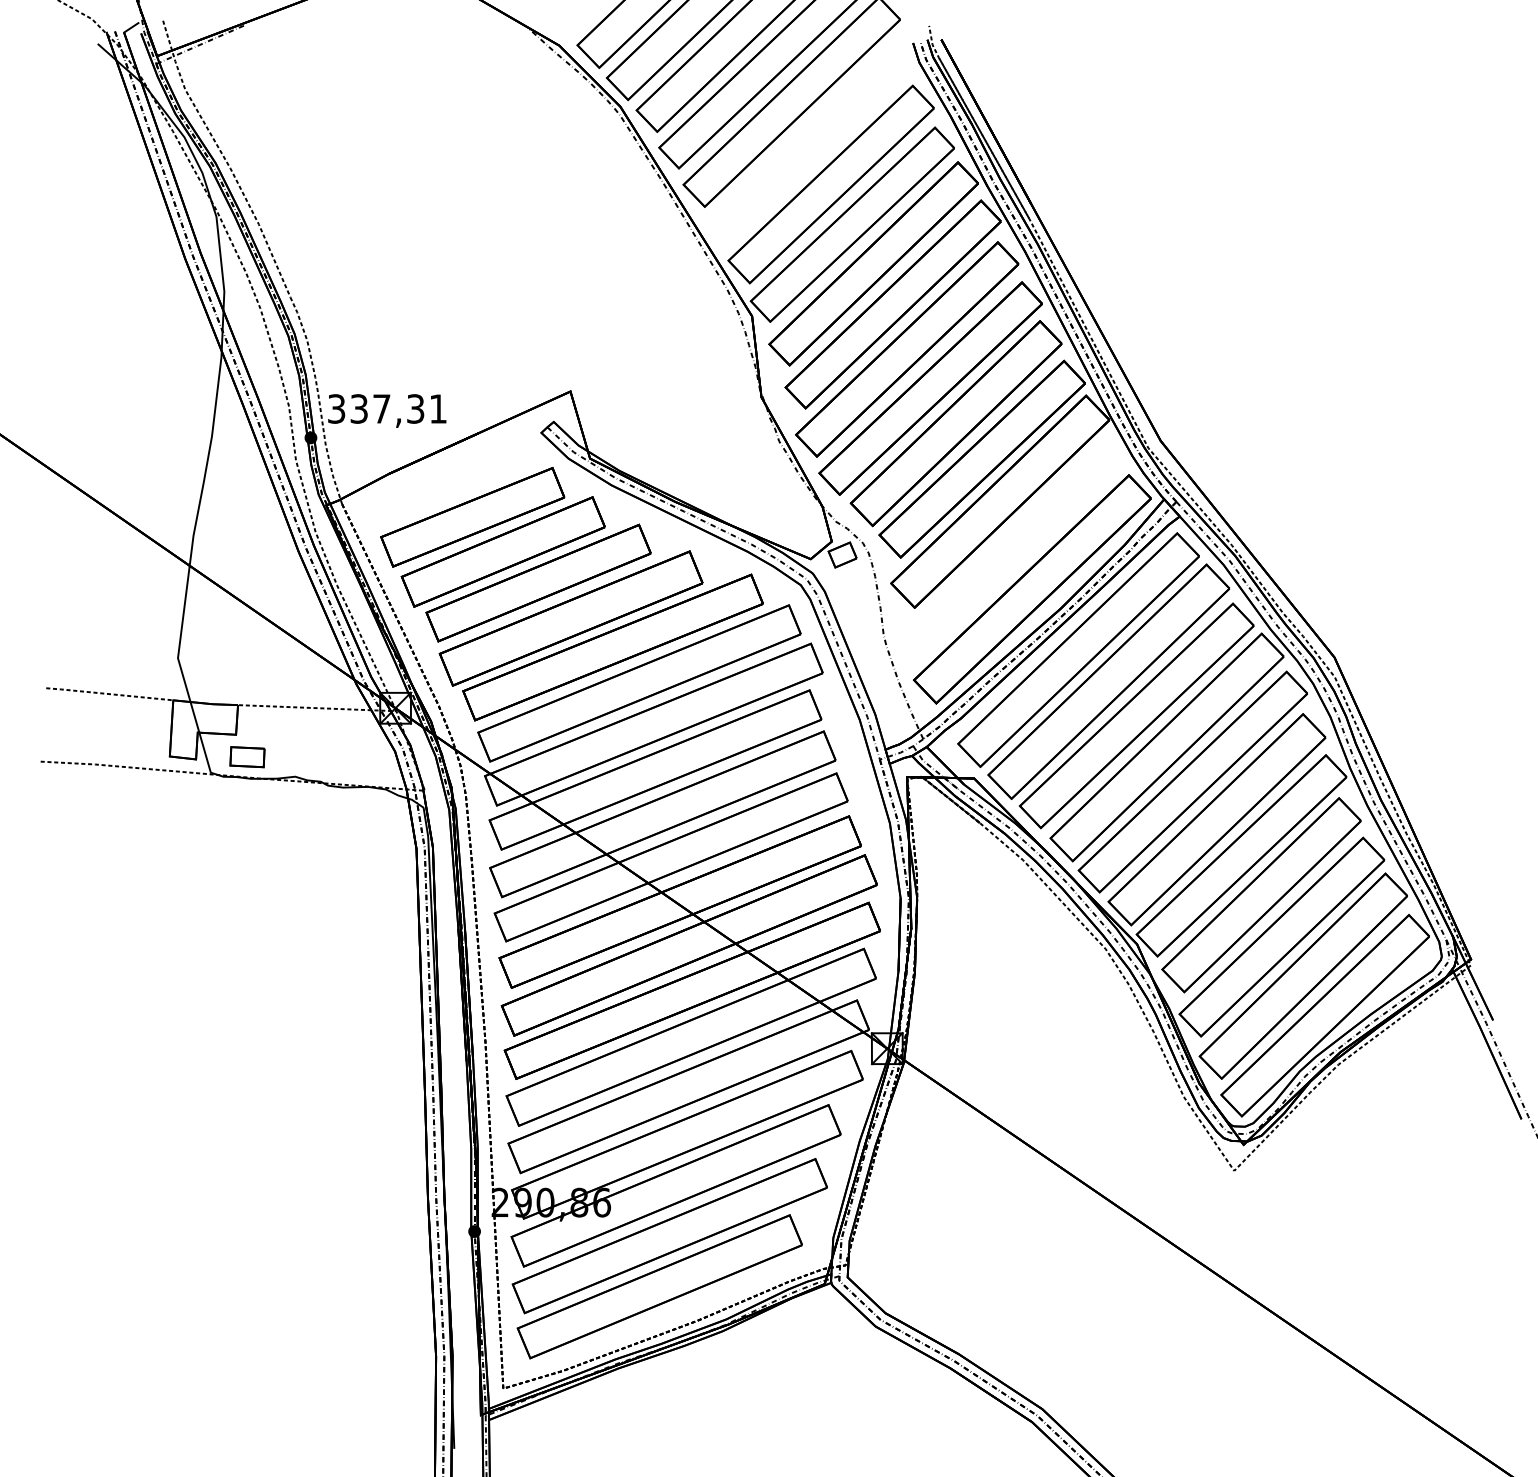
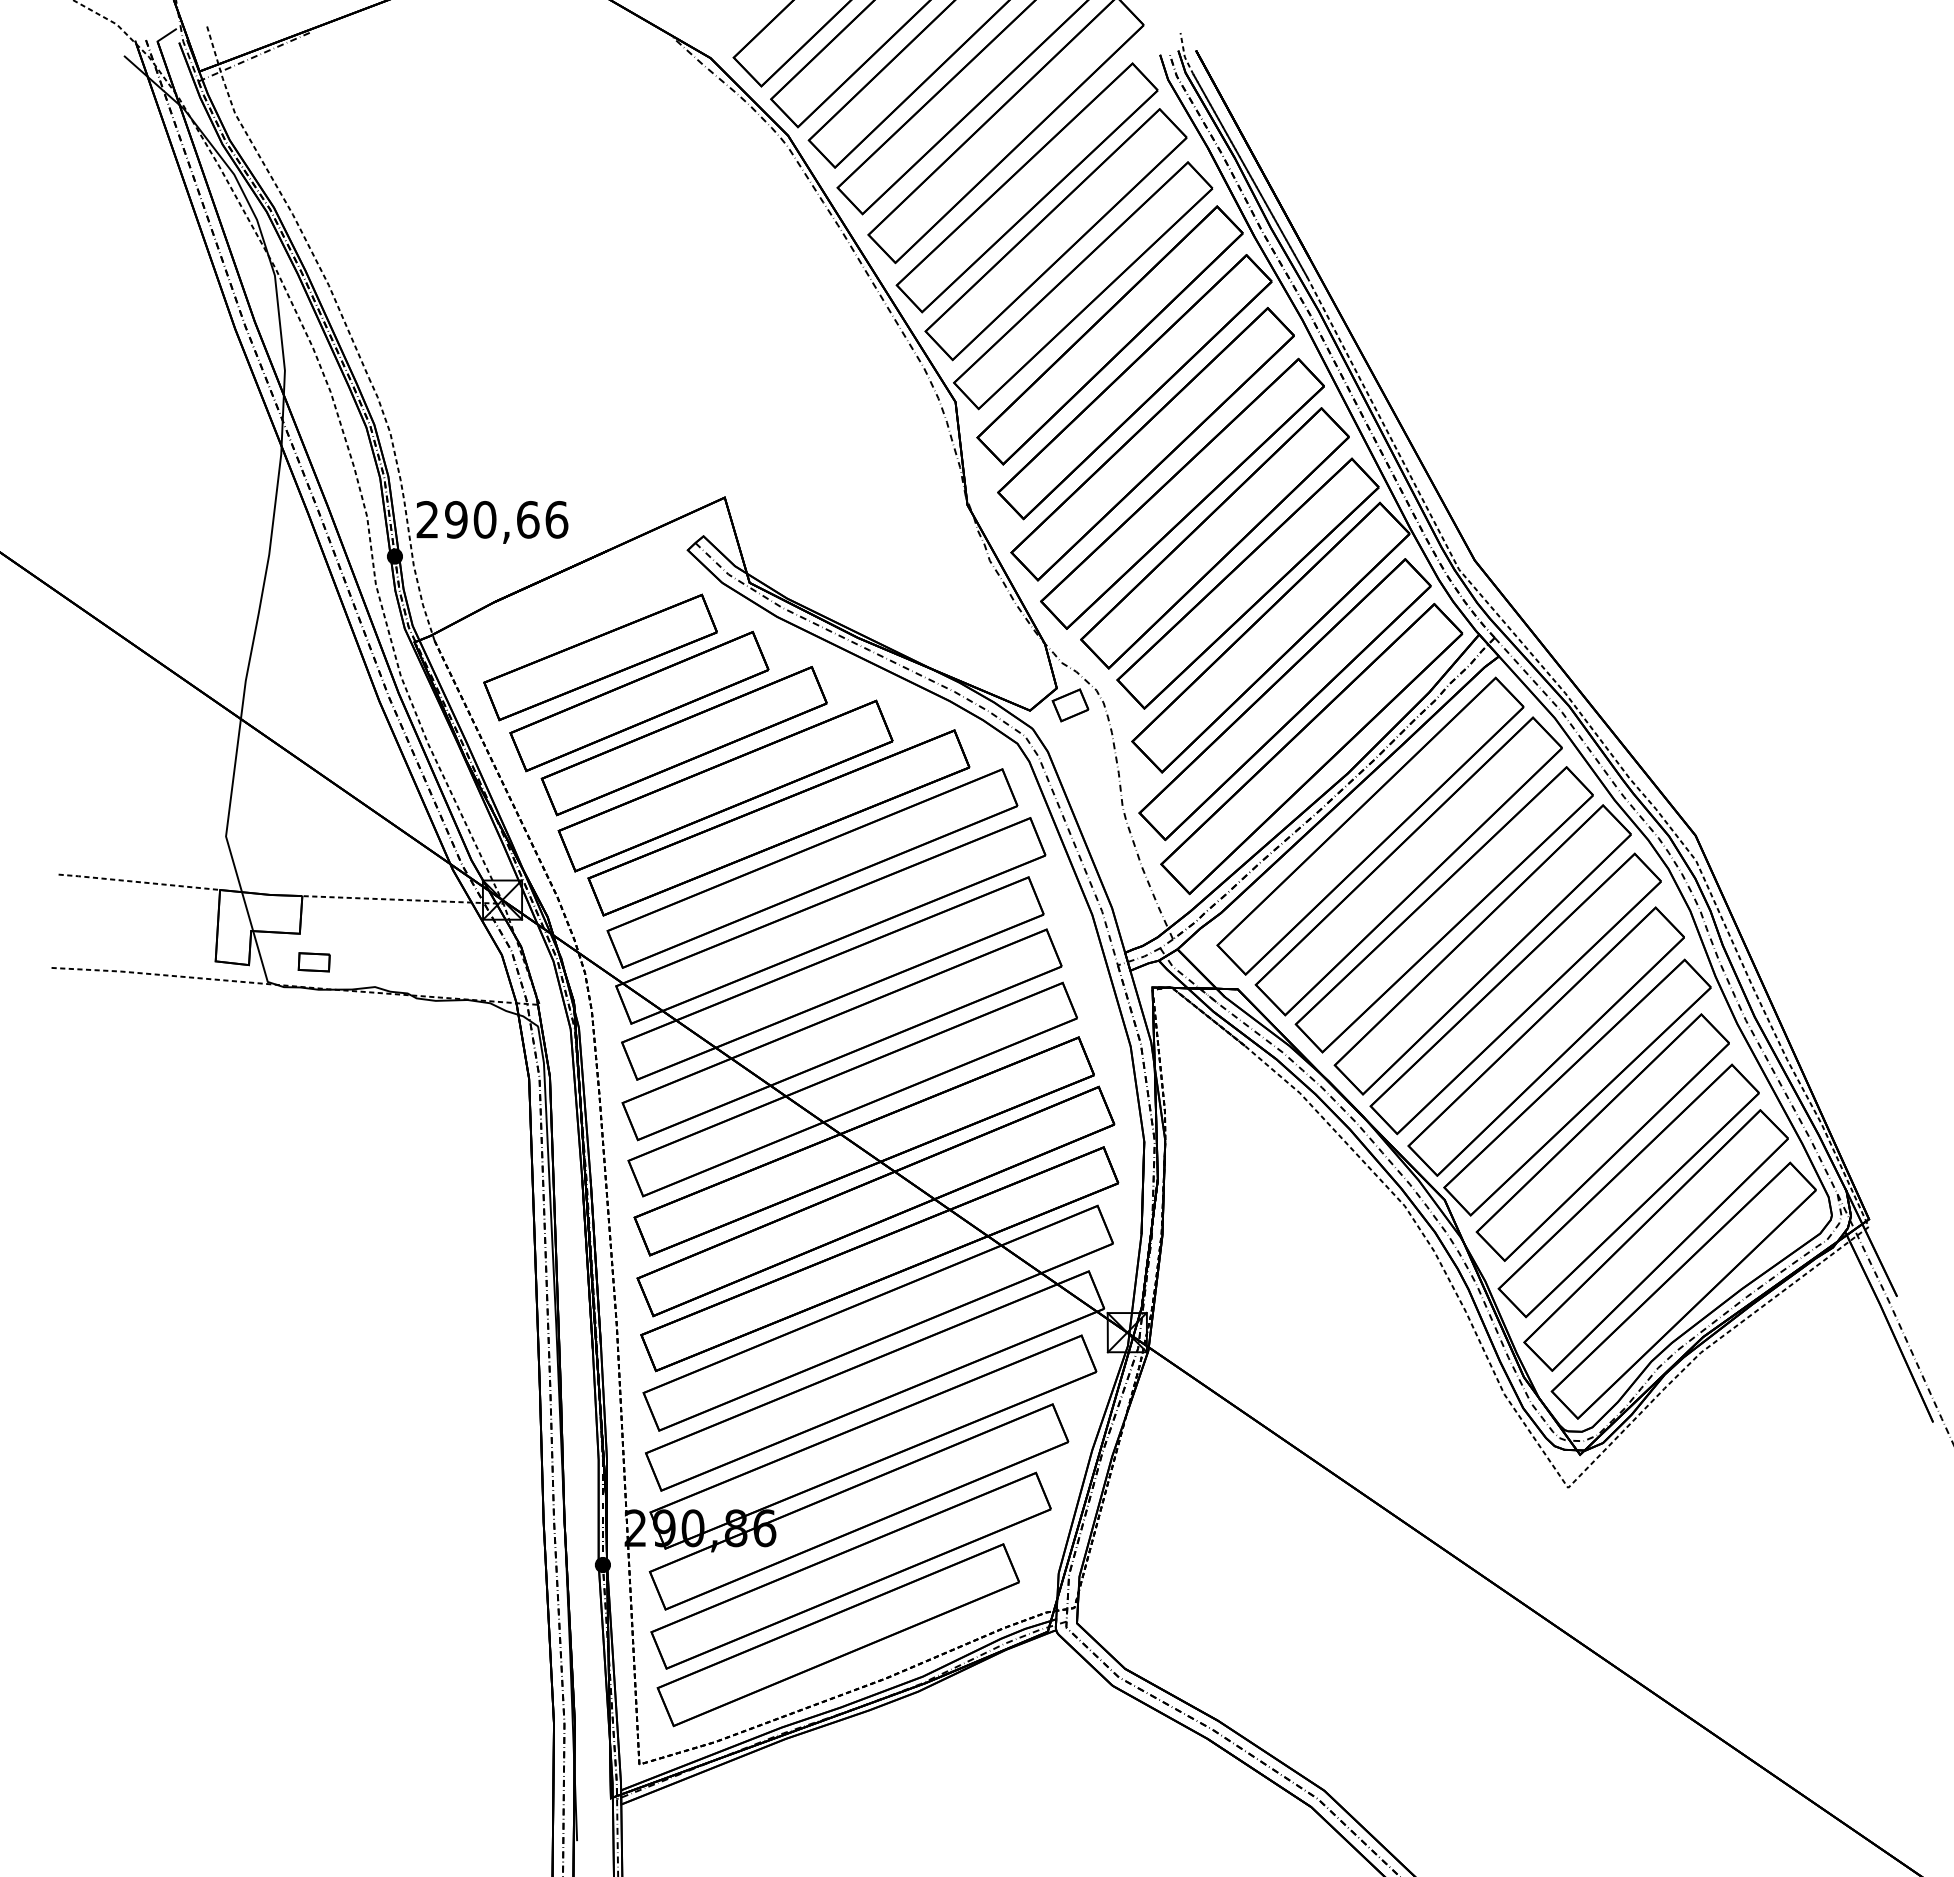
part: (807, 147) -> (1026, 187), added
text: (387, 408) -> (492, 519), 337,31 -> 290,66
part: (1011, 550) -> (1284, 699), added
part: (246, 757) -> (313, 962), size x0.71

